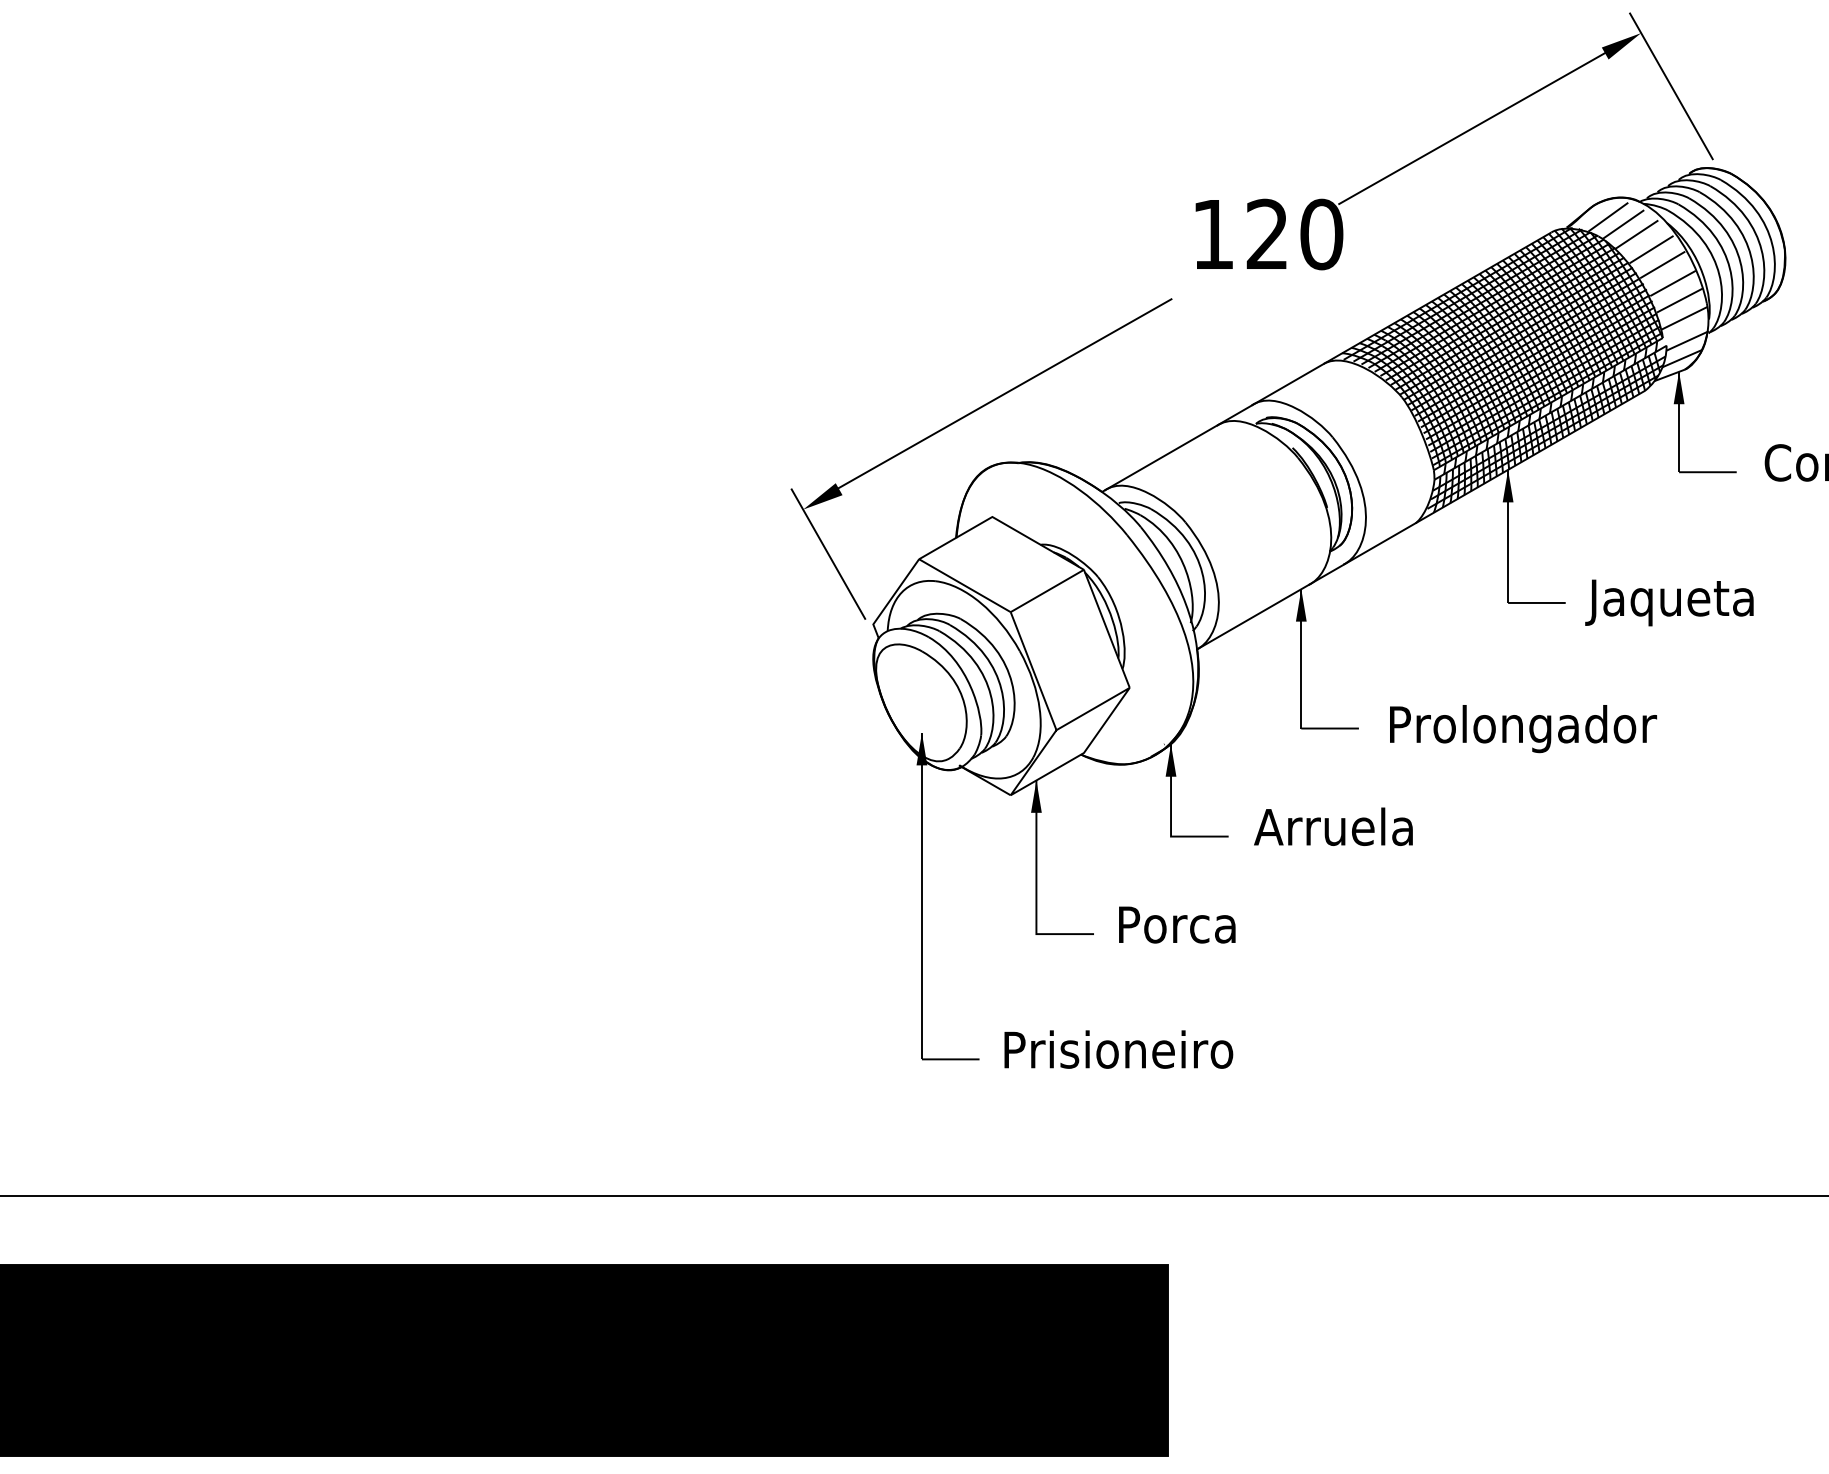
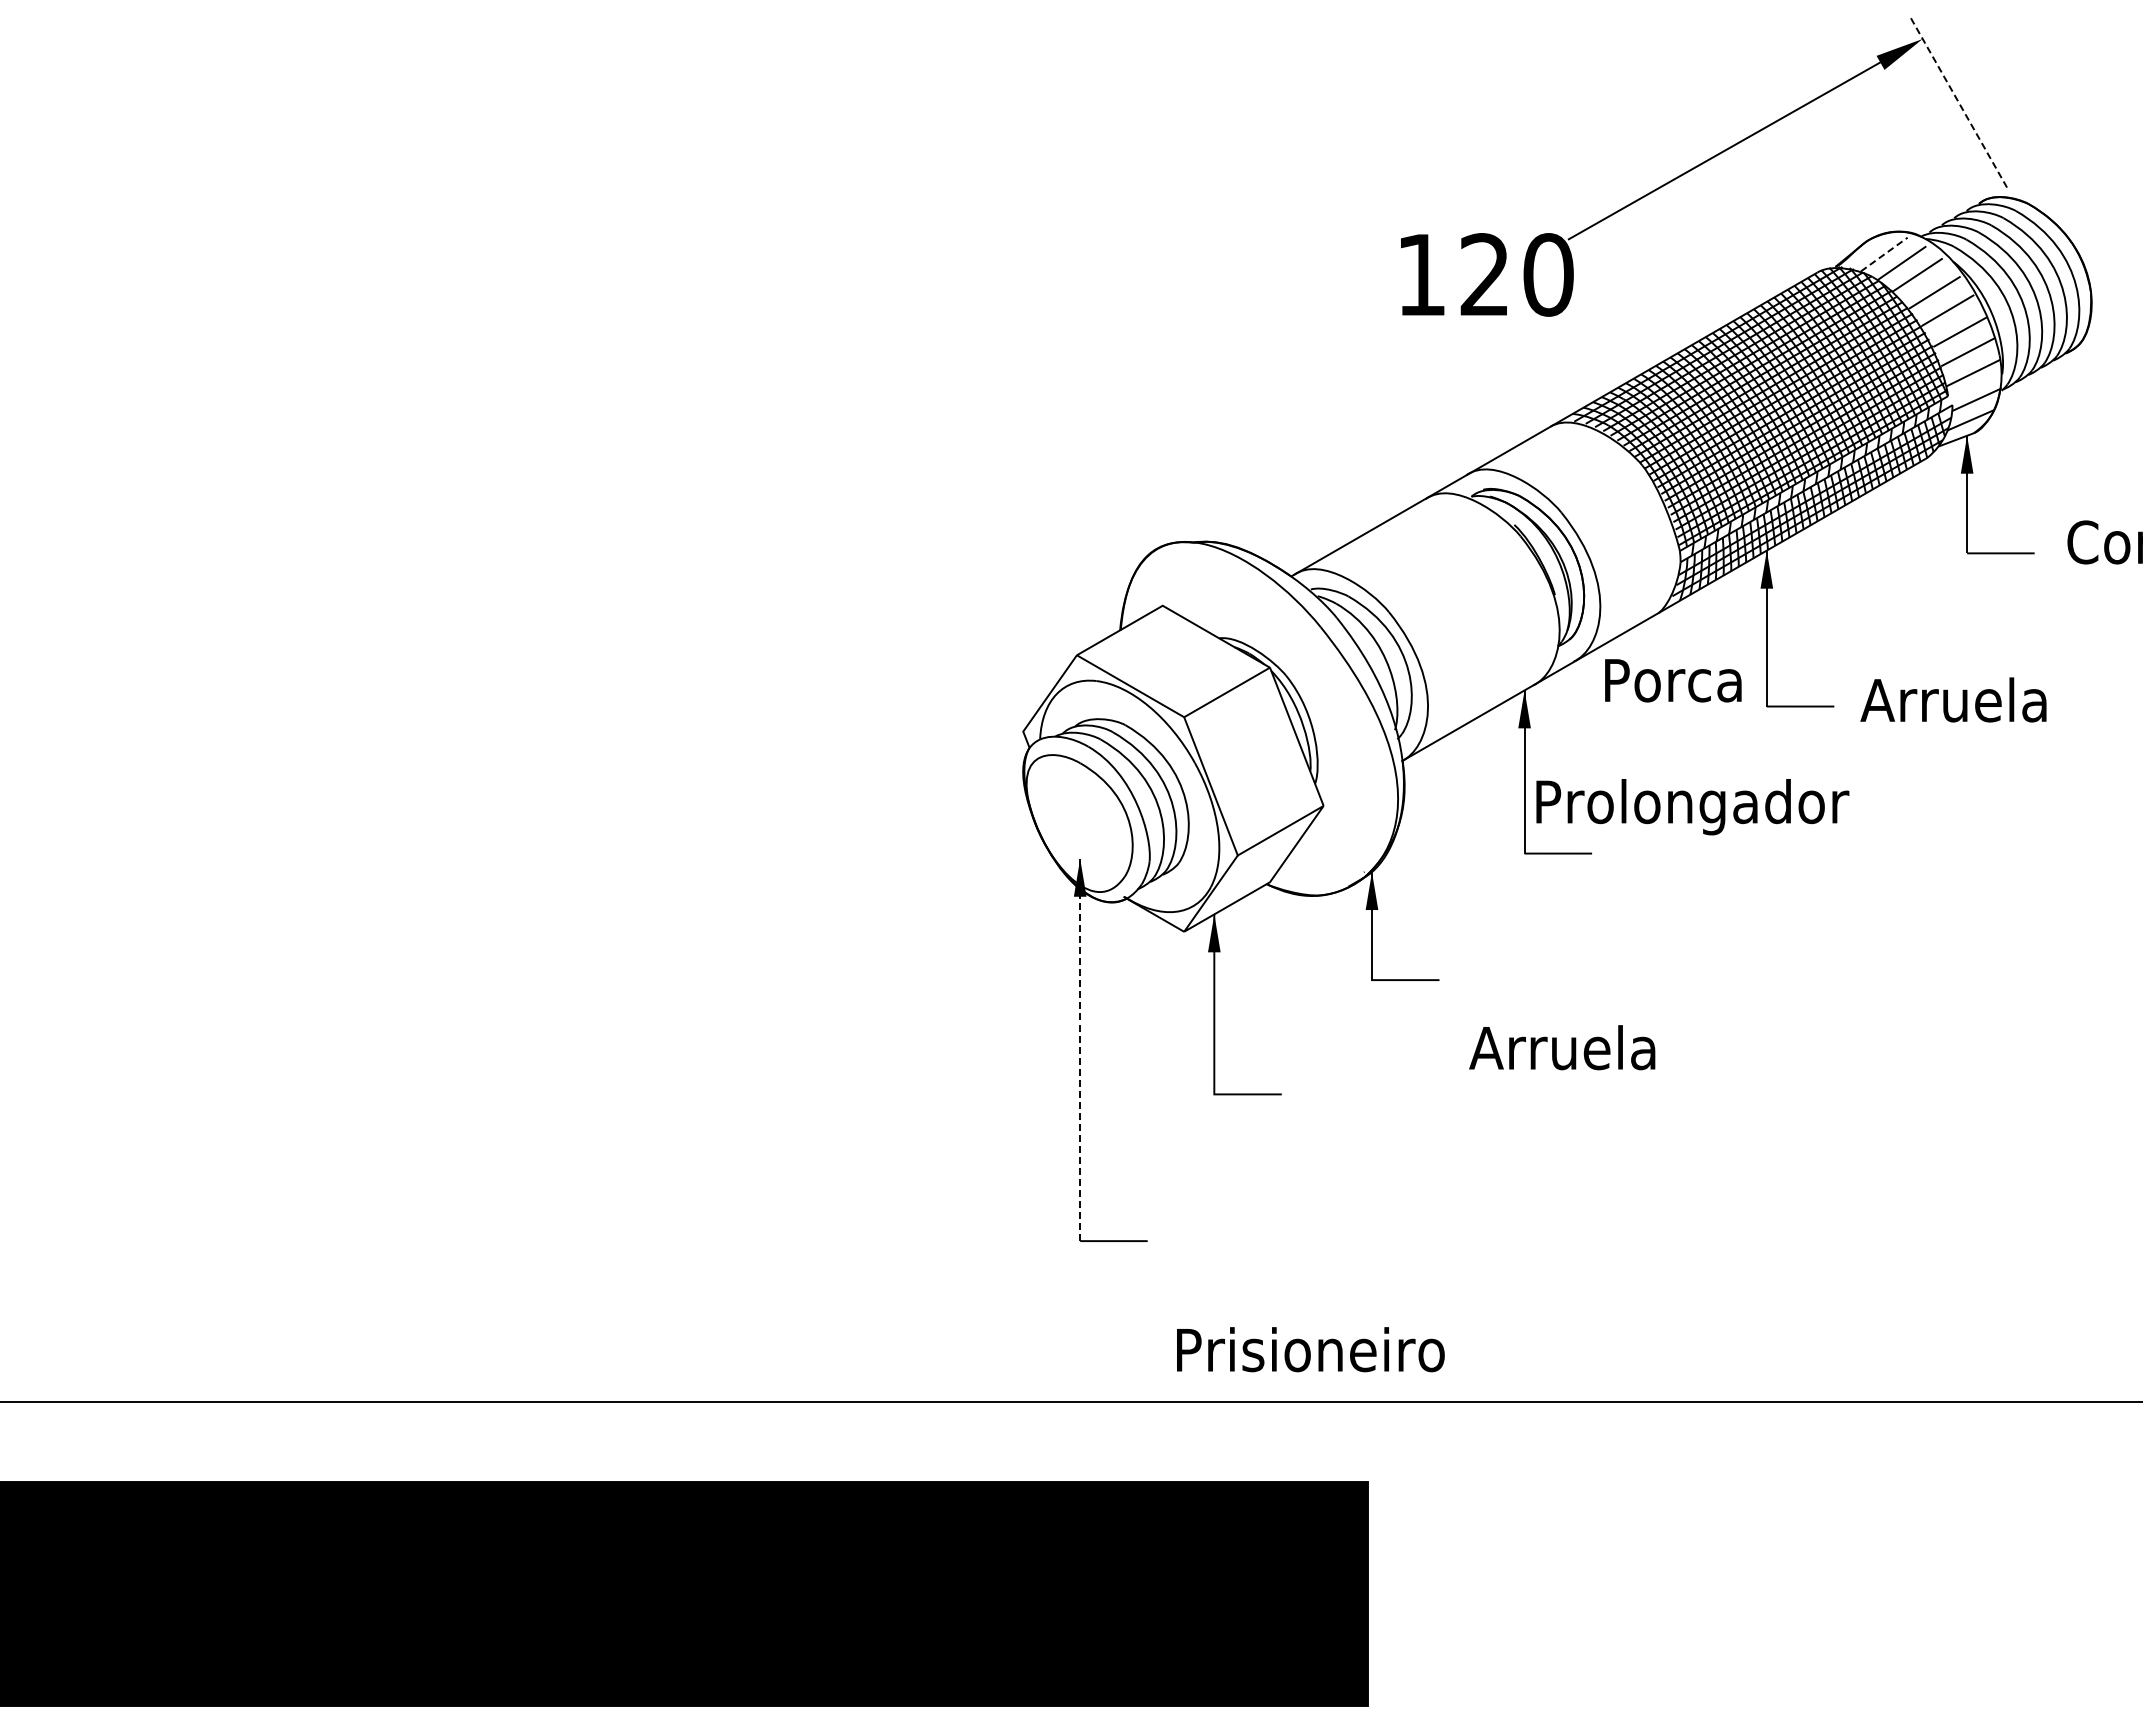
line: (1670, 85) -> (1957, 100), solid -> dashed
line: (1608, 217) -> (1884, 254), solid -> dashed
part: (958, 421) -> (1123, 493), removed
text: (1669, 602) -> (1955, 705), Jaqueta -> Arruela
text: (1523, 729) -> (1692, 807), moved
text: (1333, 826) -> (1562, 1047), moved
line: (922, 896) -> (1080, 1050), solid -> dashed
text: (1177, 924) -> (1673, 680), moved
text: (1118, 1049) -> (1310, 1349), moved

